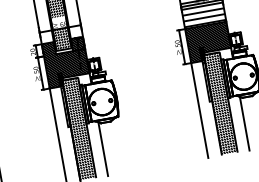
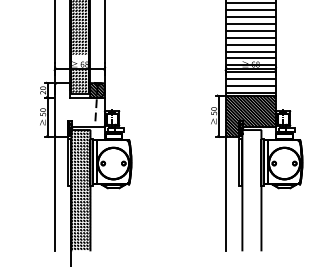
hatch: (66, 62) -> (79, 109), removed
hatch: (220, 103) -> (251, 189), removed
line: (244, 123) -> (275, 218), removed
line: (102, 148) -> (104, 218), removed

